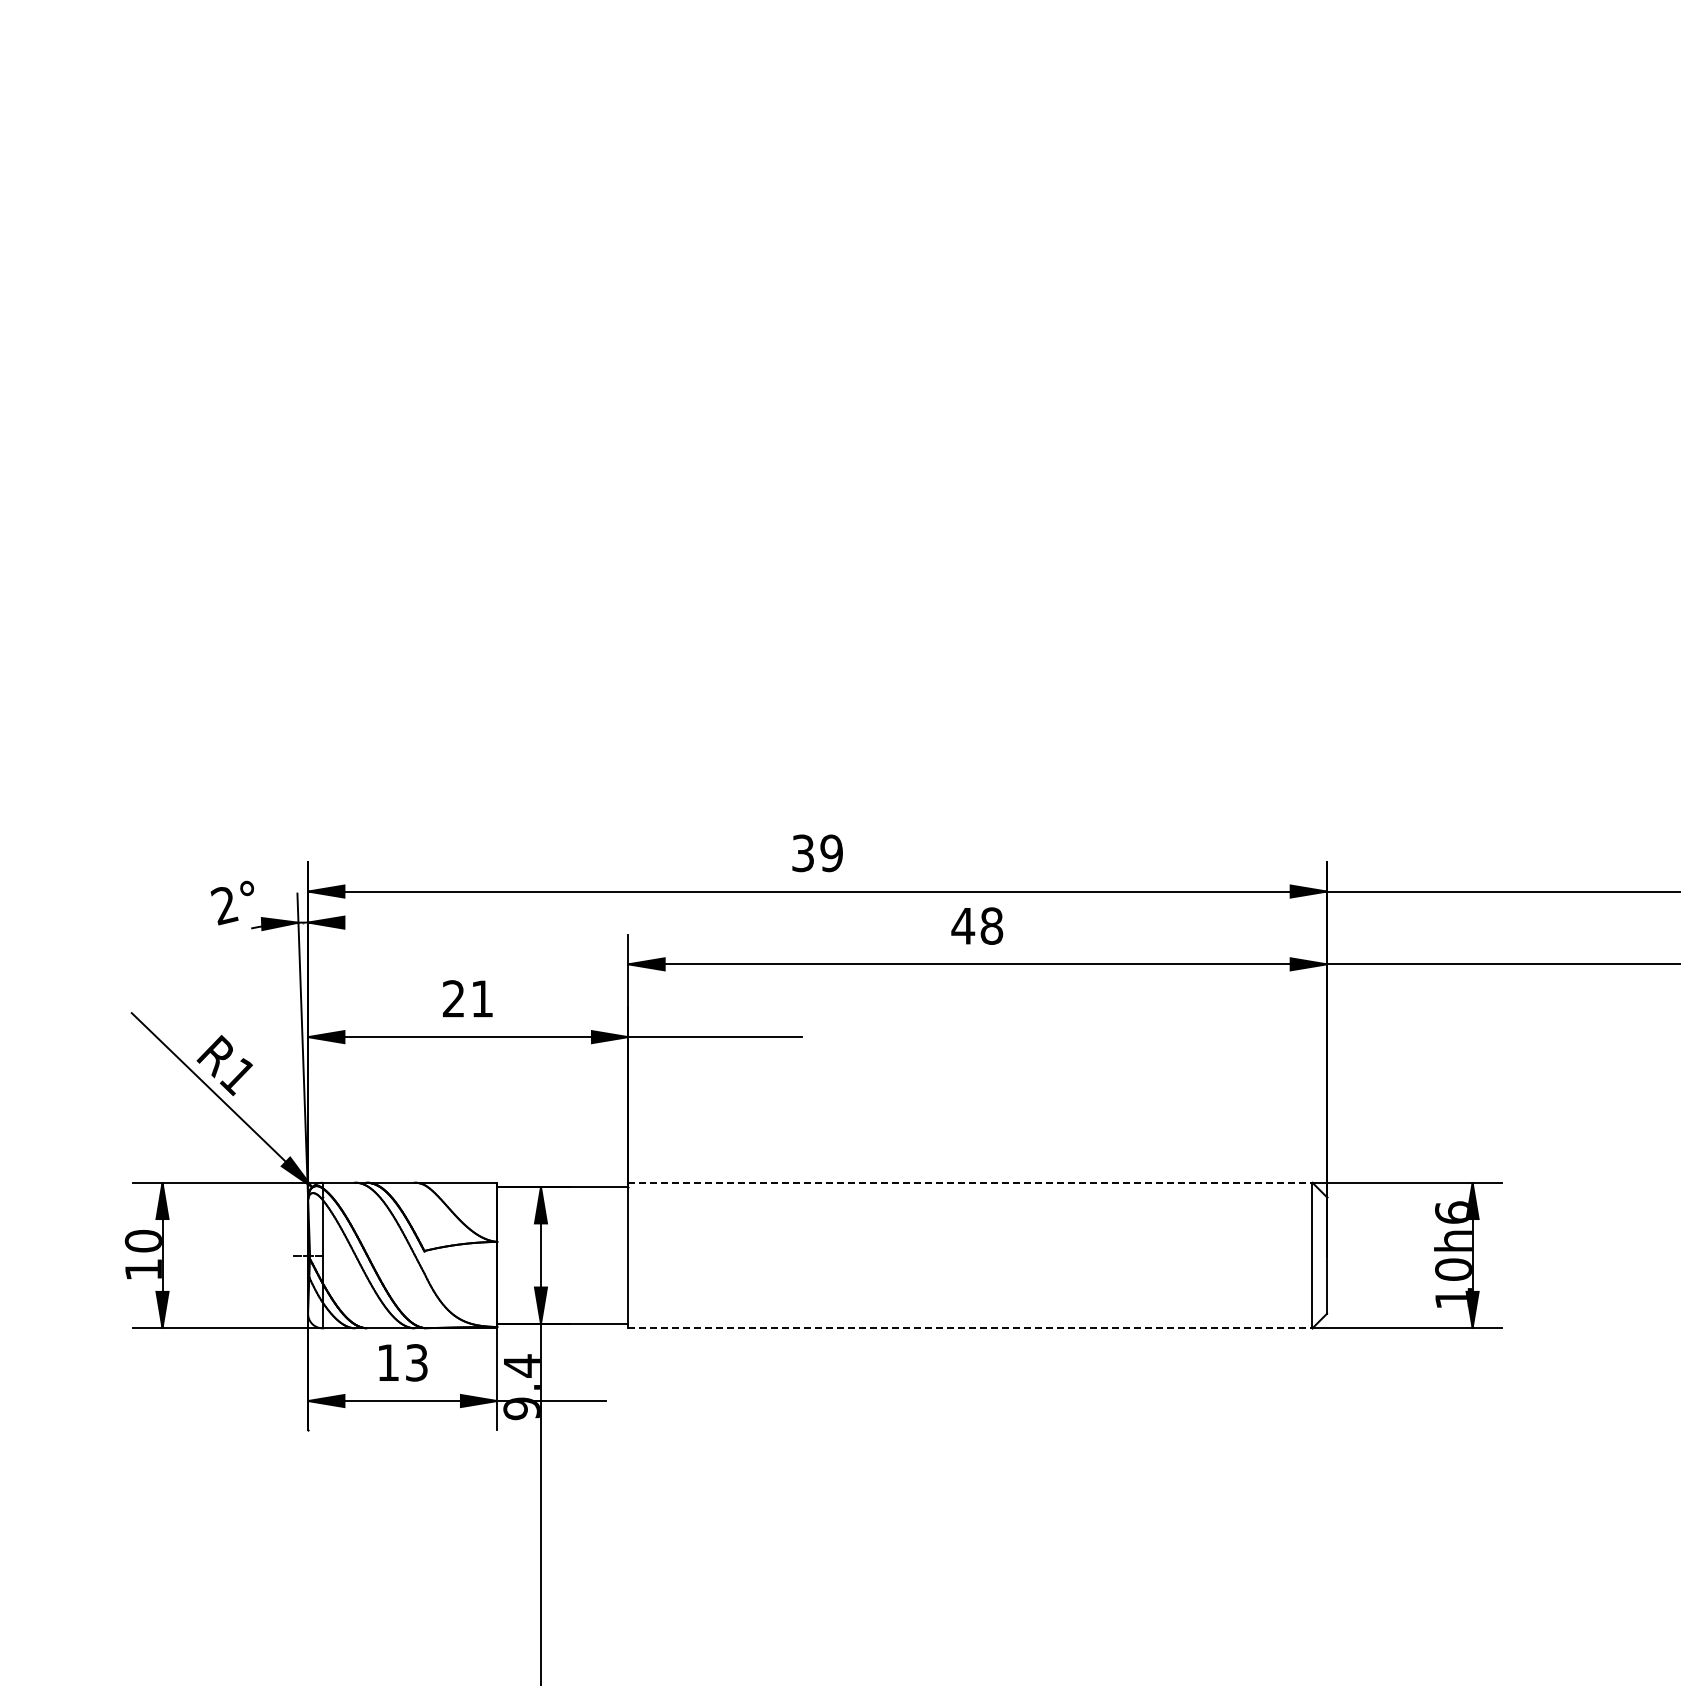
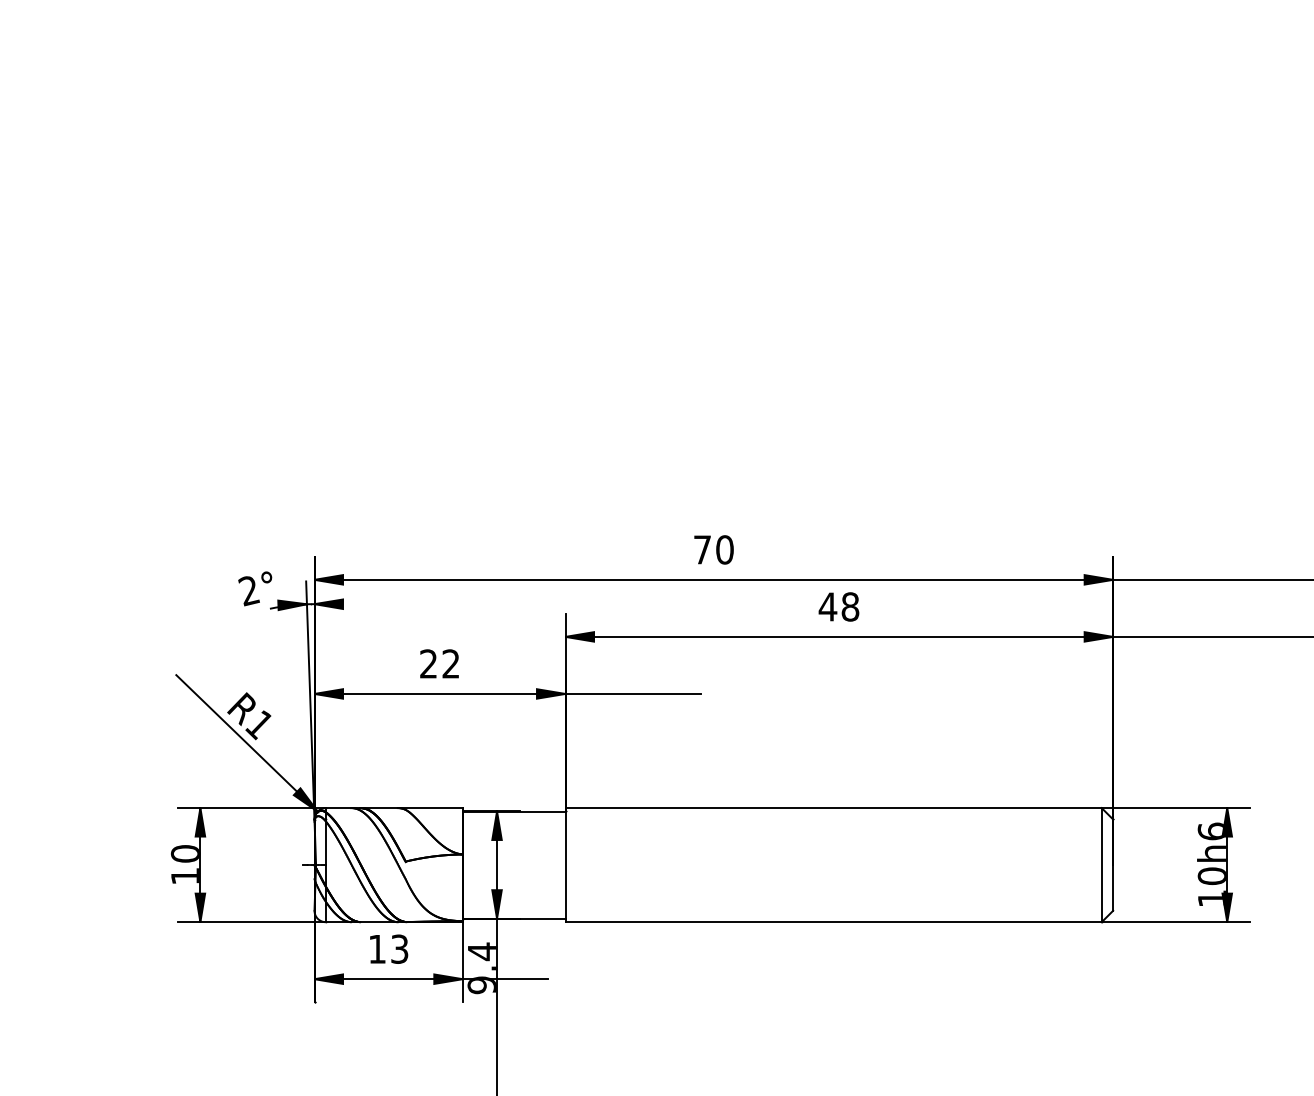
text: (817, 853) -> (713, 550), 39 -> 70
text: (481, 998) -> (450, 663), 21 -> 22
line: (970, 1182) -> (833, 807), dashed -> solid
line: (970, 1328) -> (833, 922), dashed -> solid

